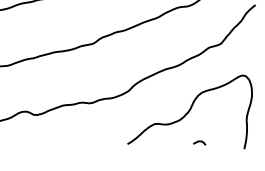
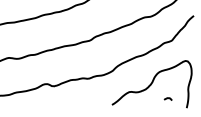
curve: (198, 141) -> (167, 98), moved

